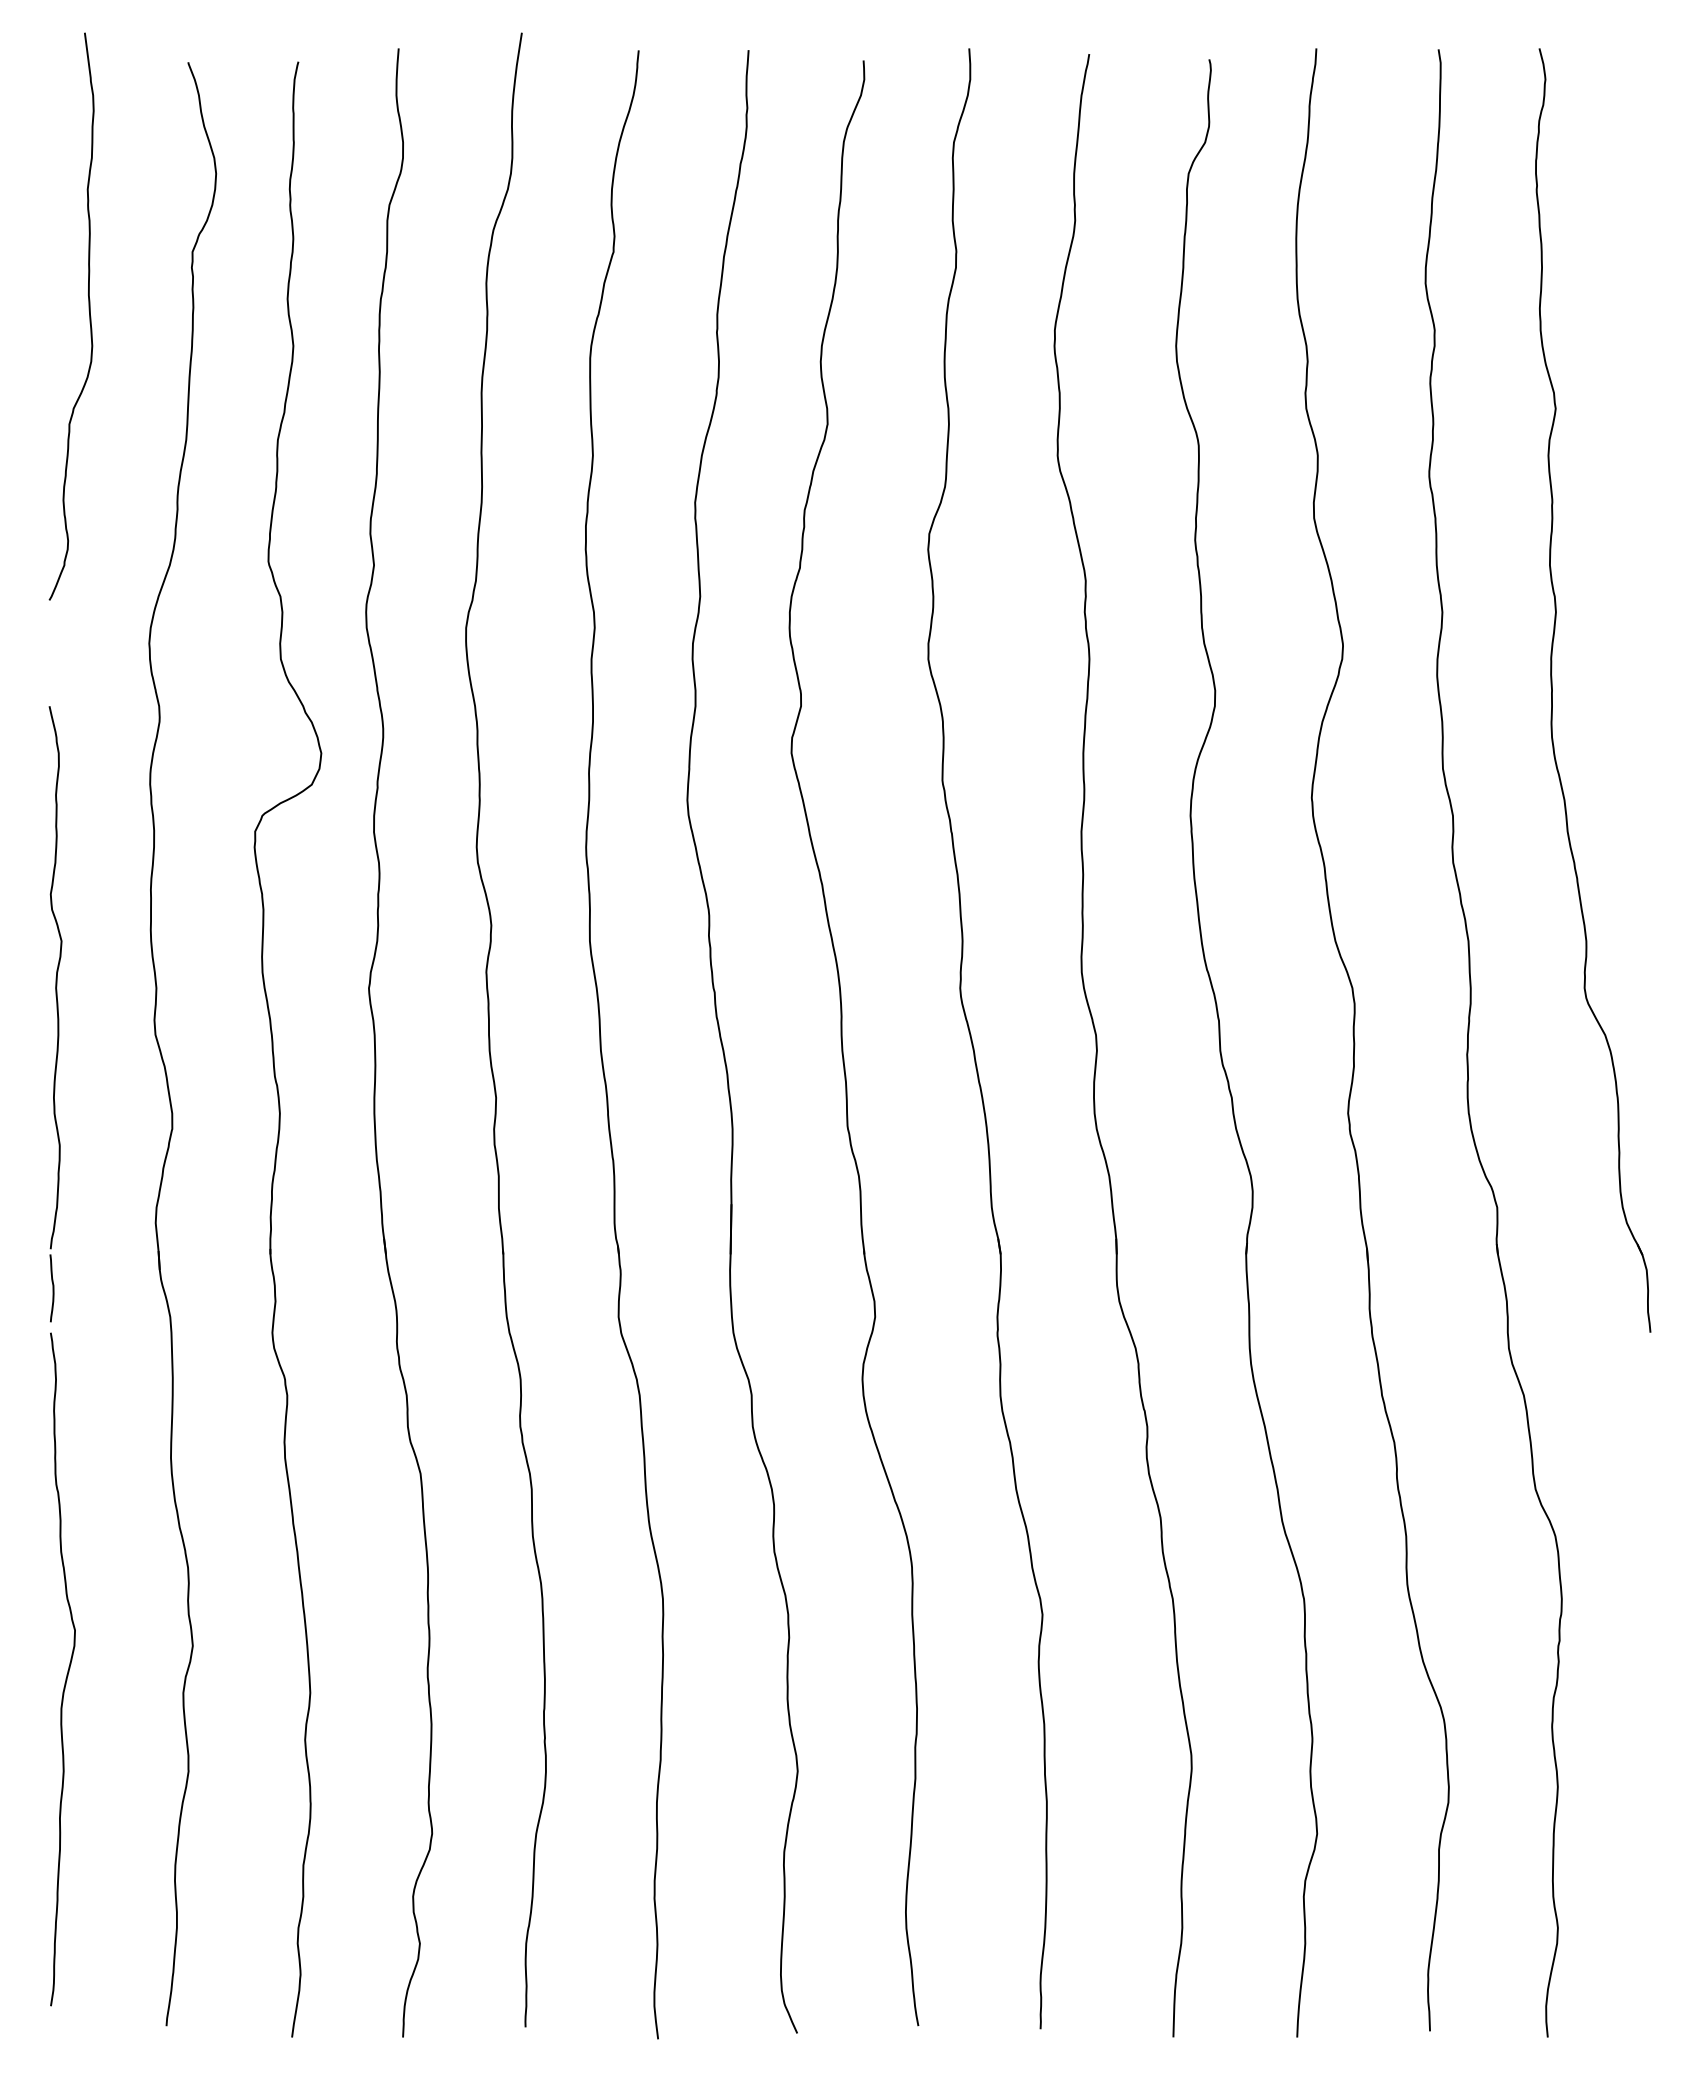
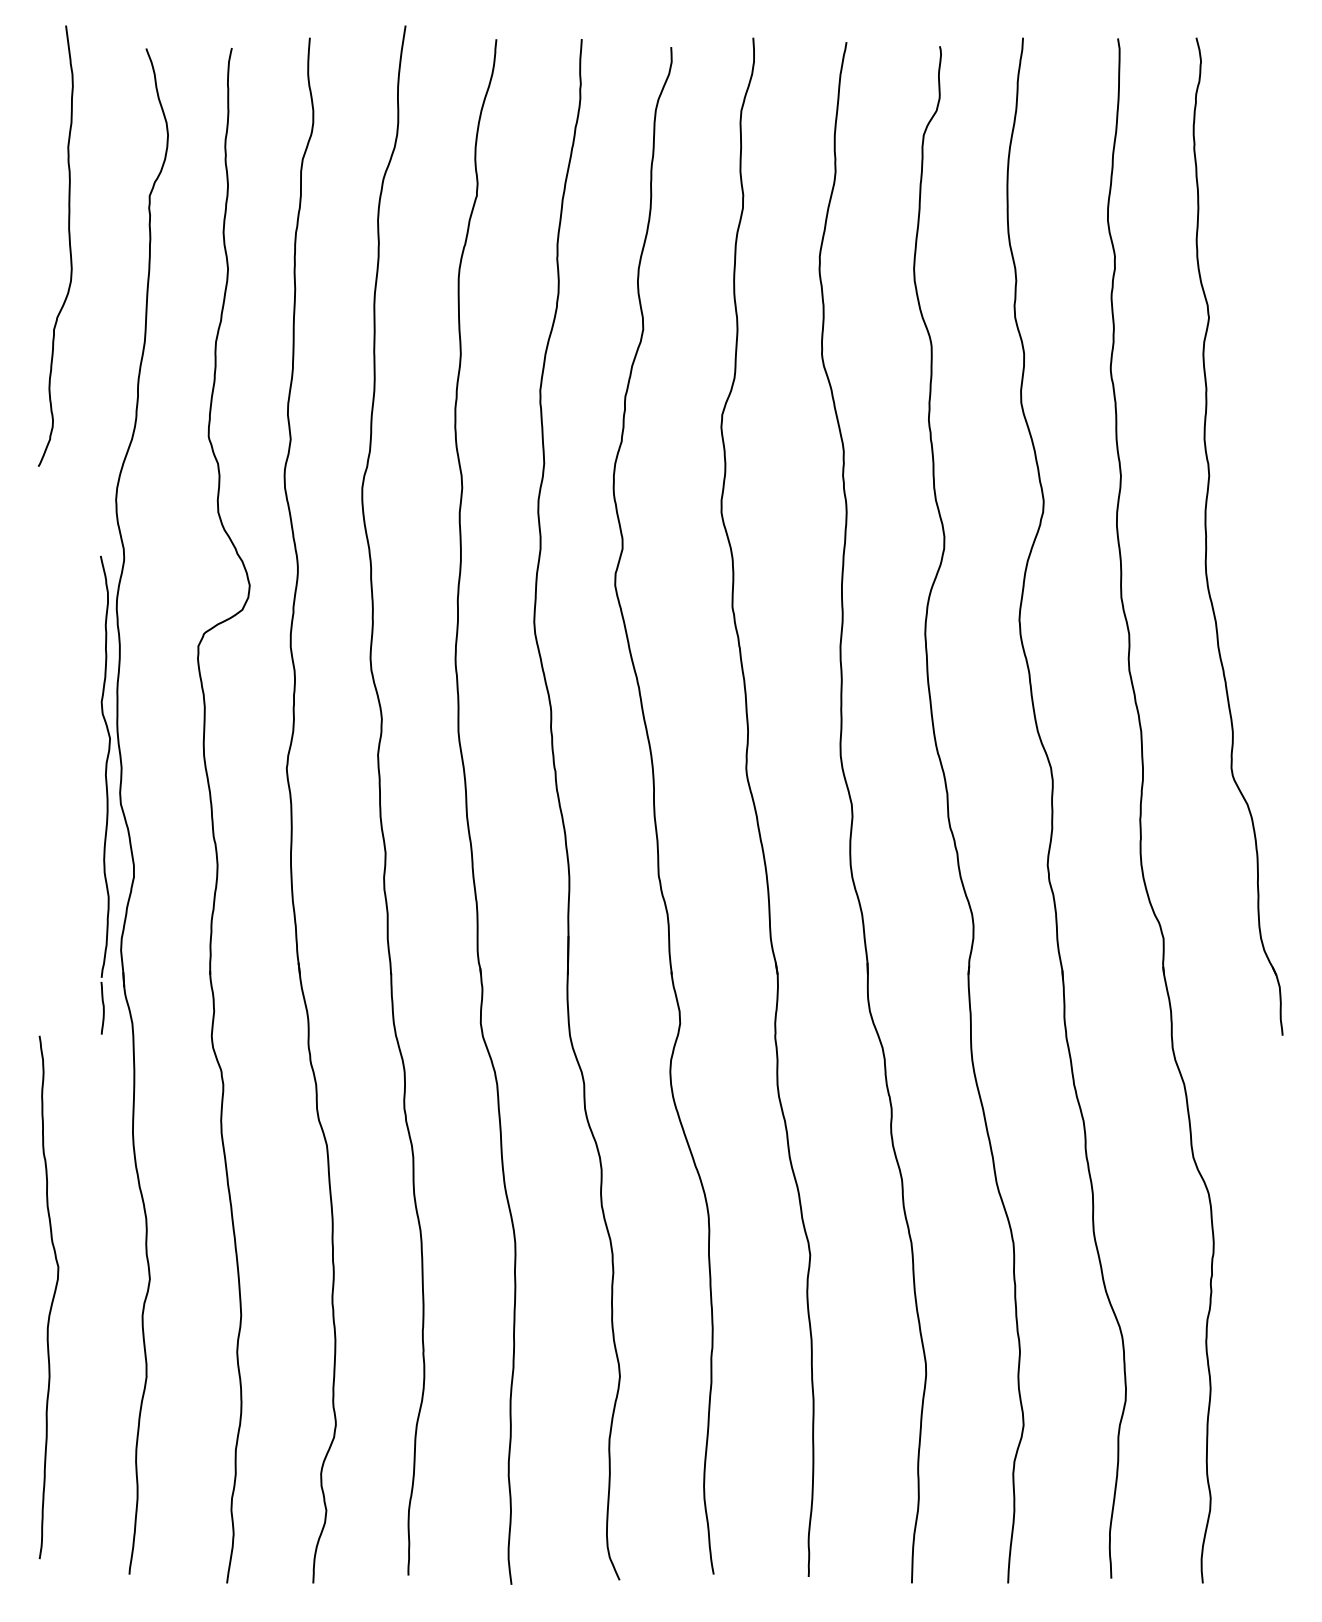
part: (55, 1014) -> (105, 795), moved

